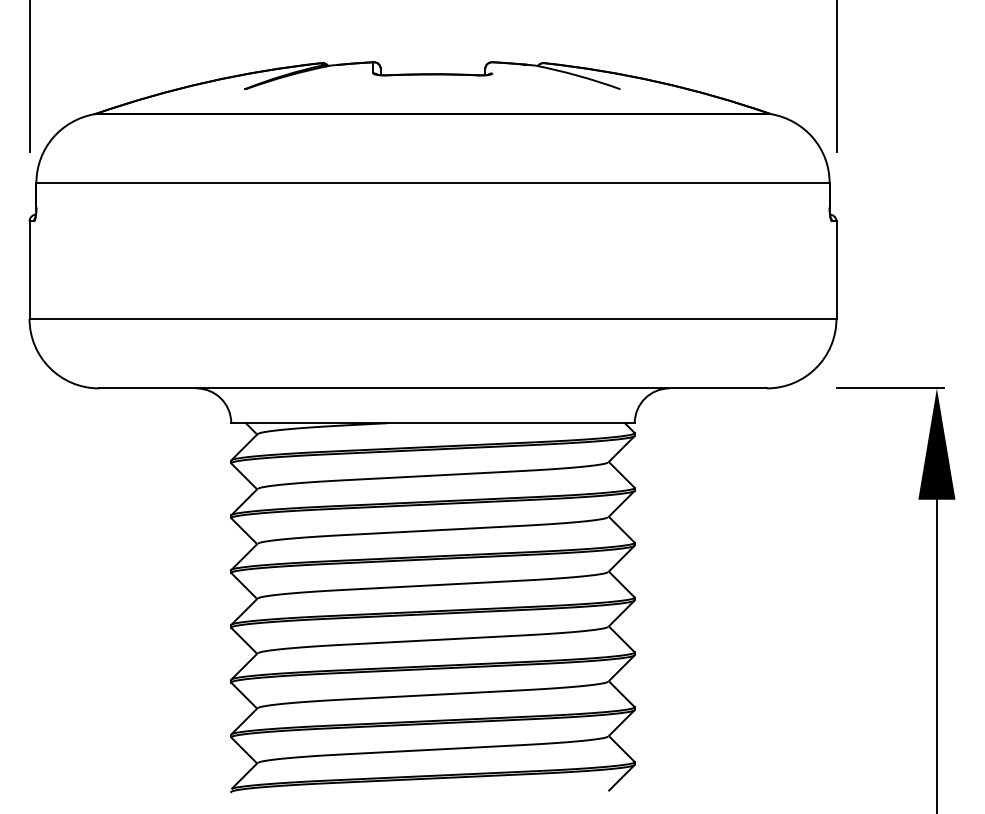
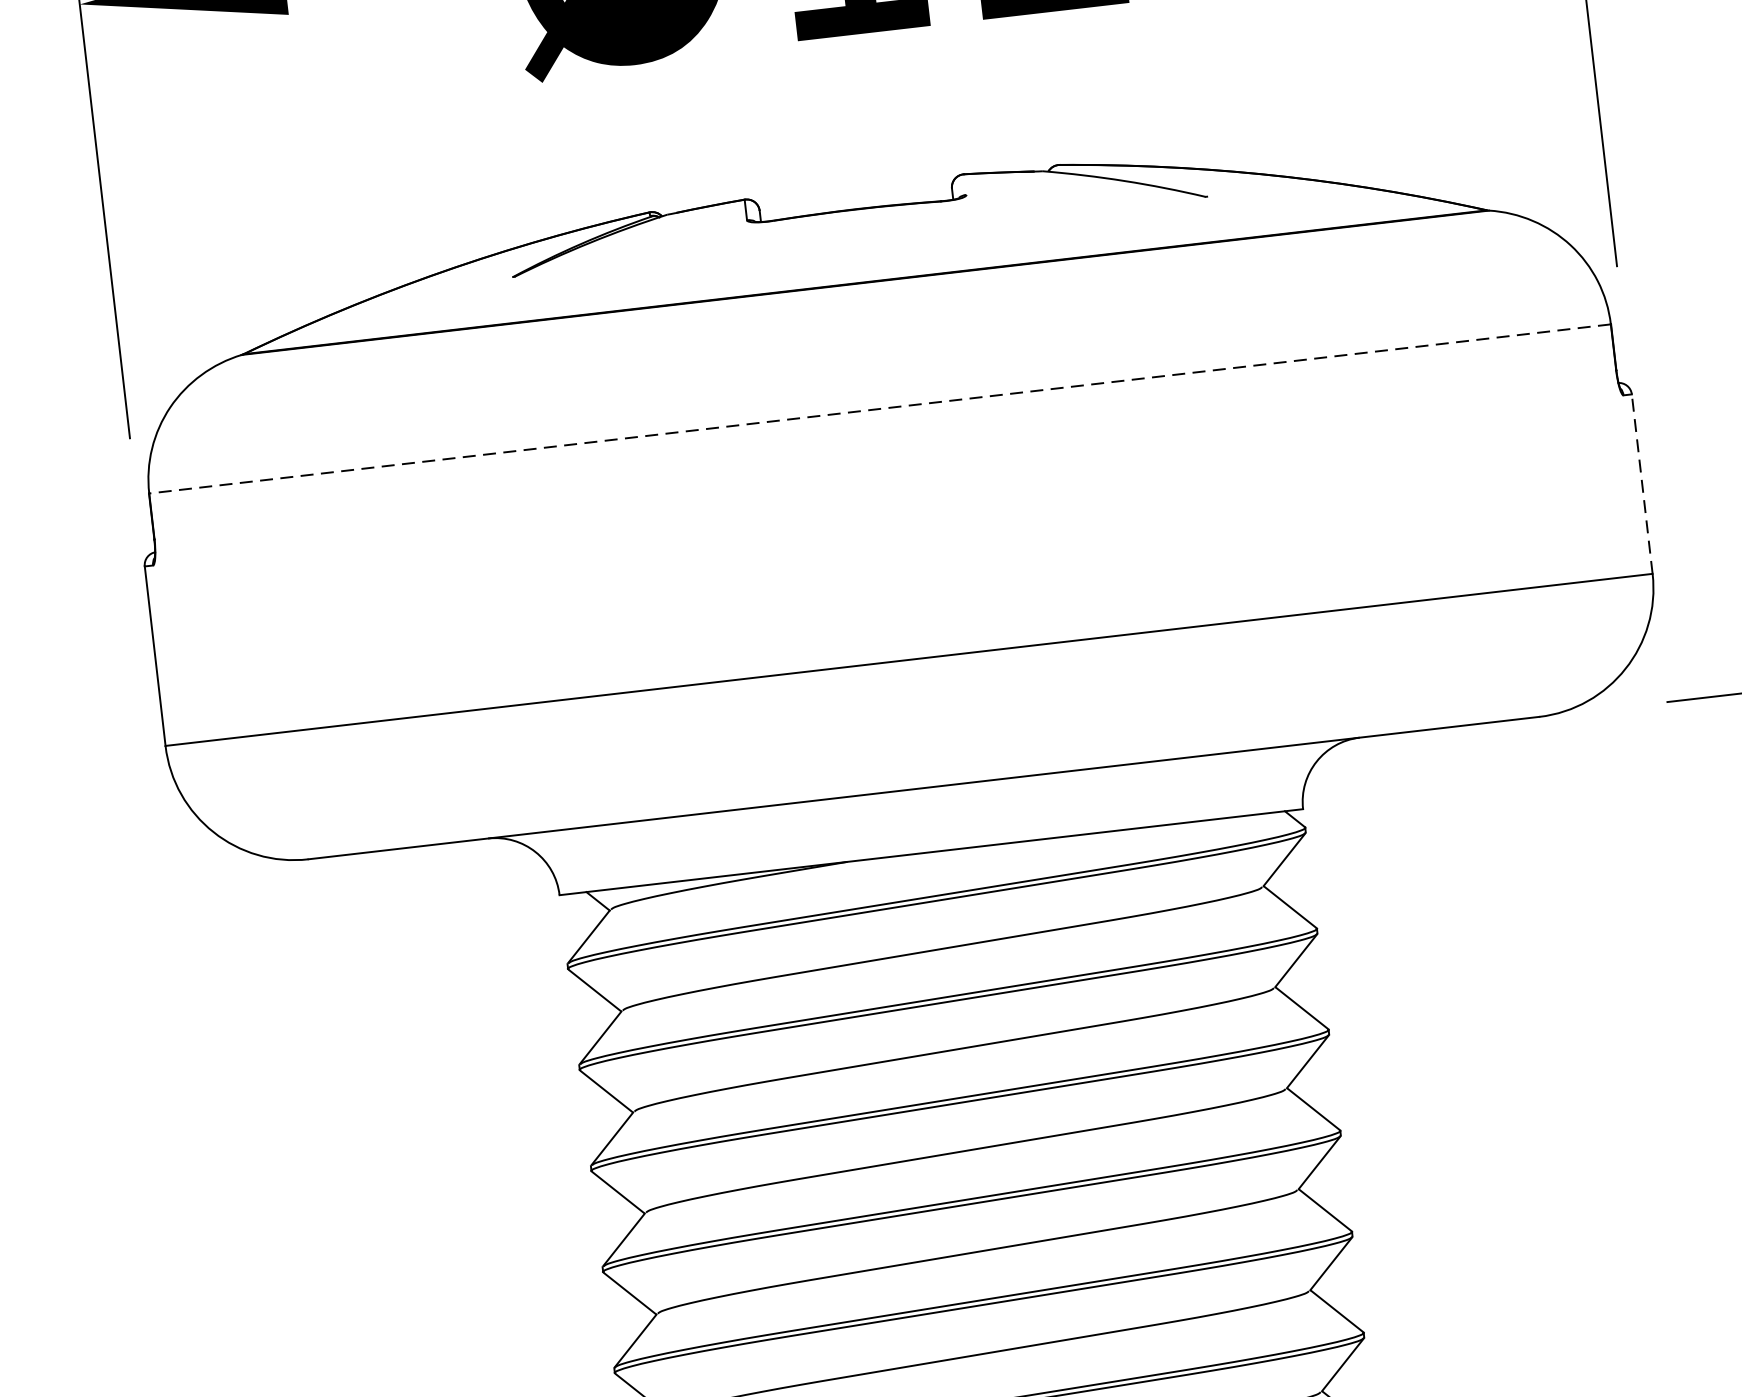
line: (433, 182) -> (880, 408), solid -> dashed
line: (836, 270) -> (1642, 484), solid -> dashed

